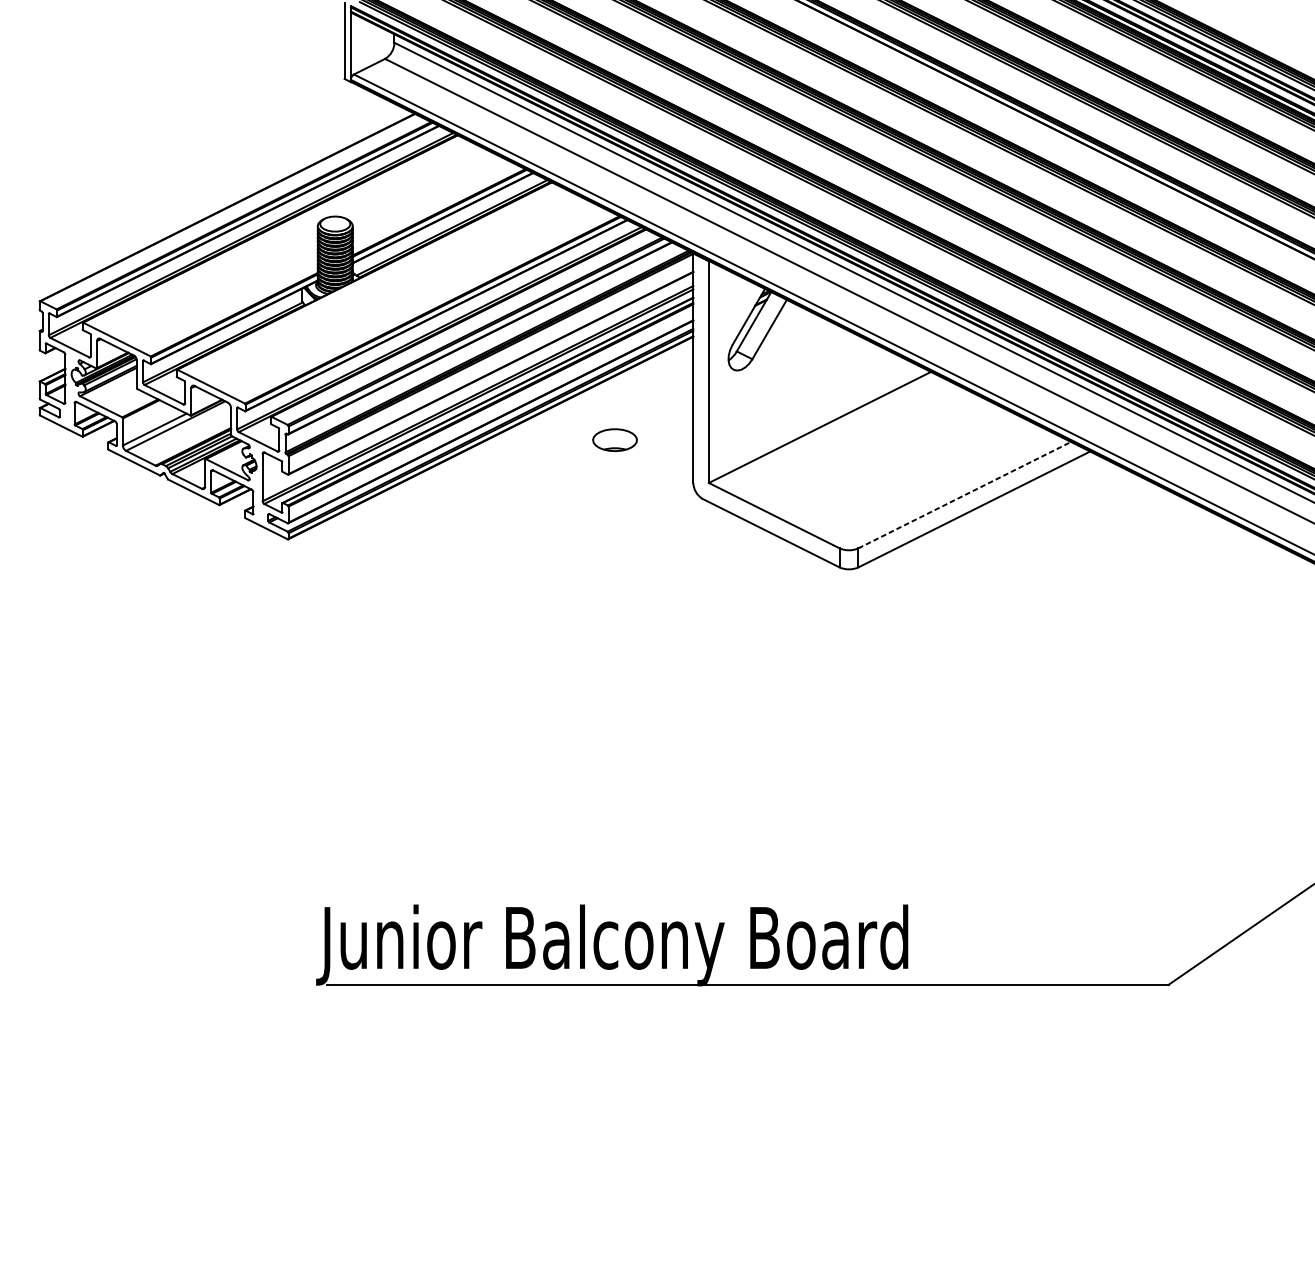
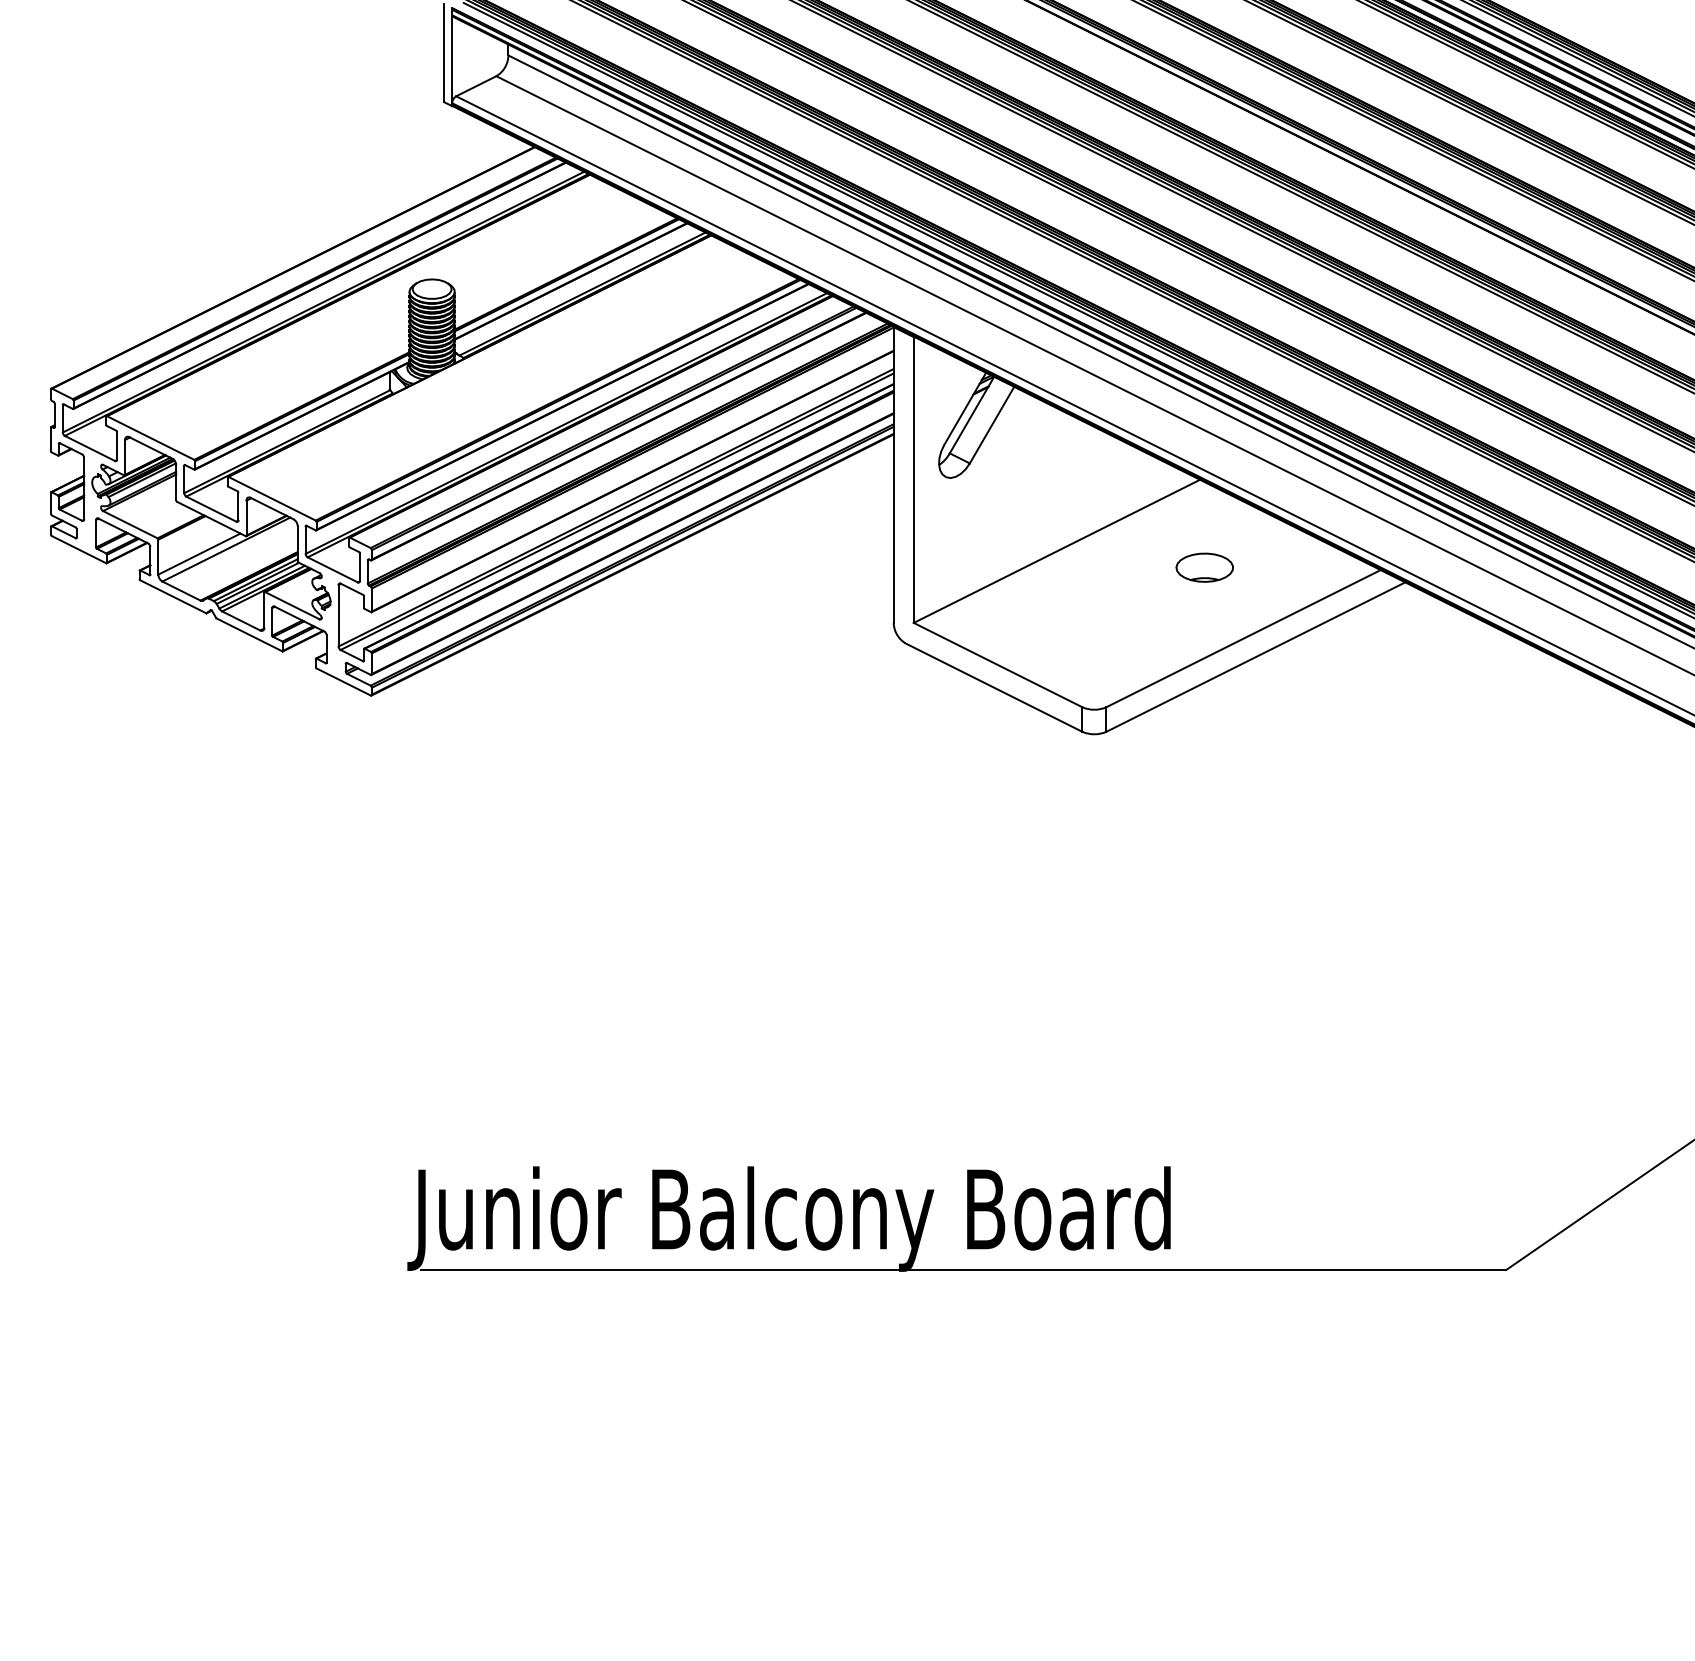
part: (614, 439) -> (1204, 567), moved
line: (965, 495) -> (1244, 638), dashed -> solid

